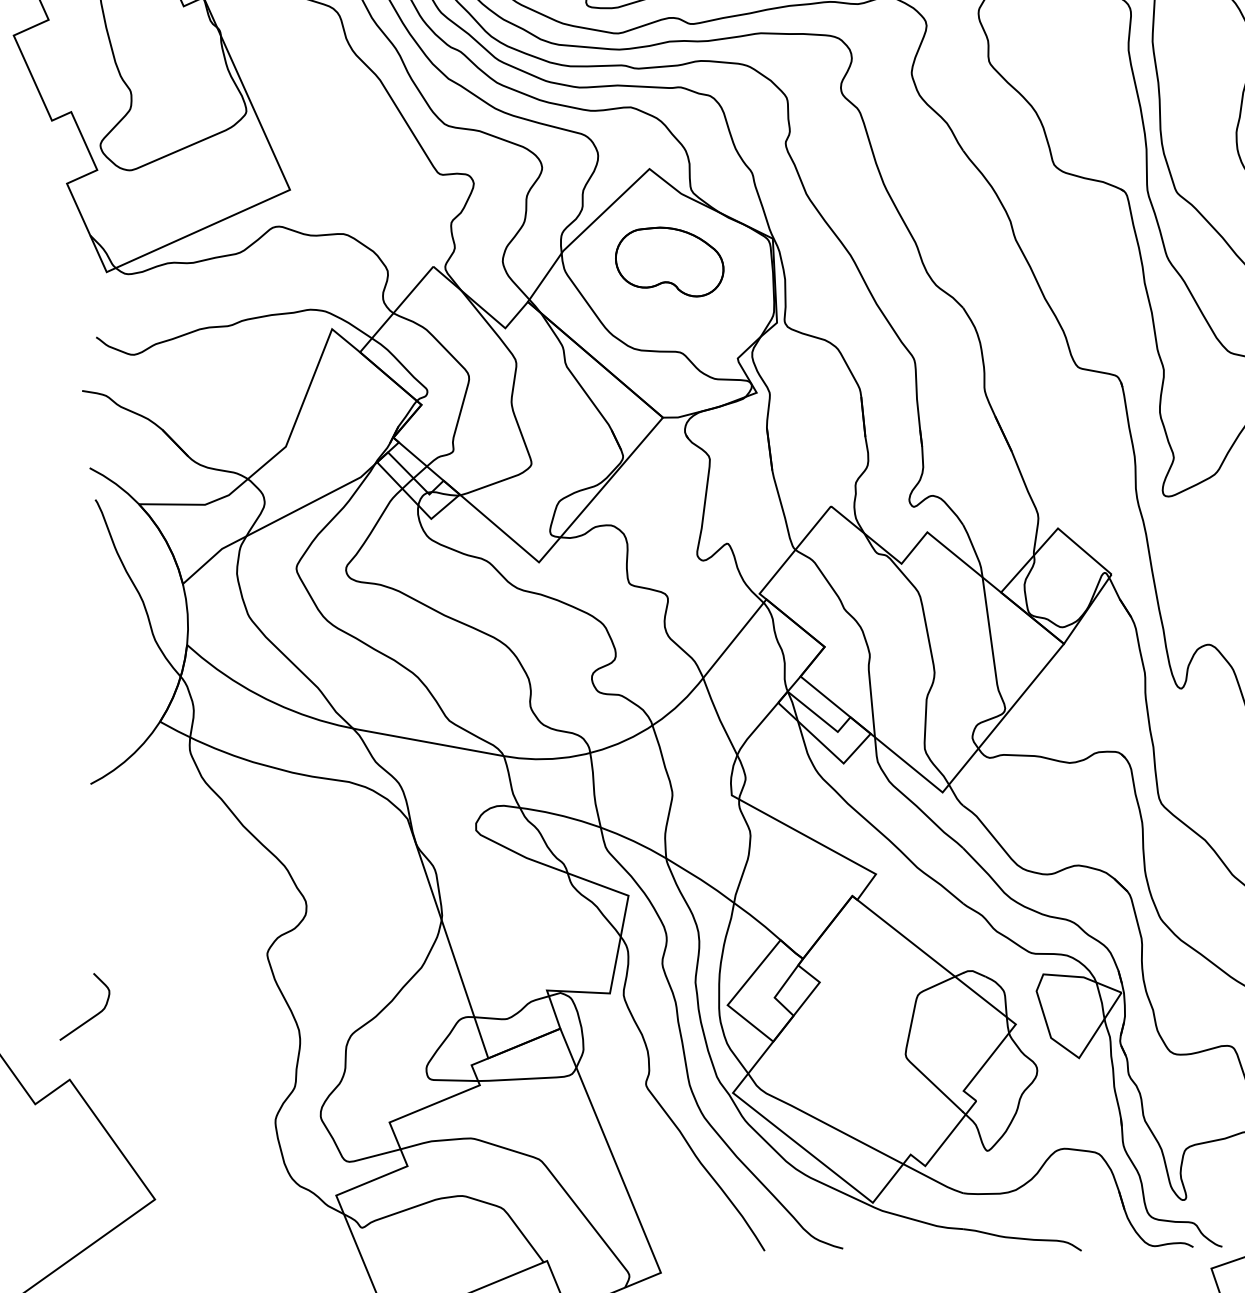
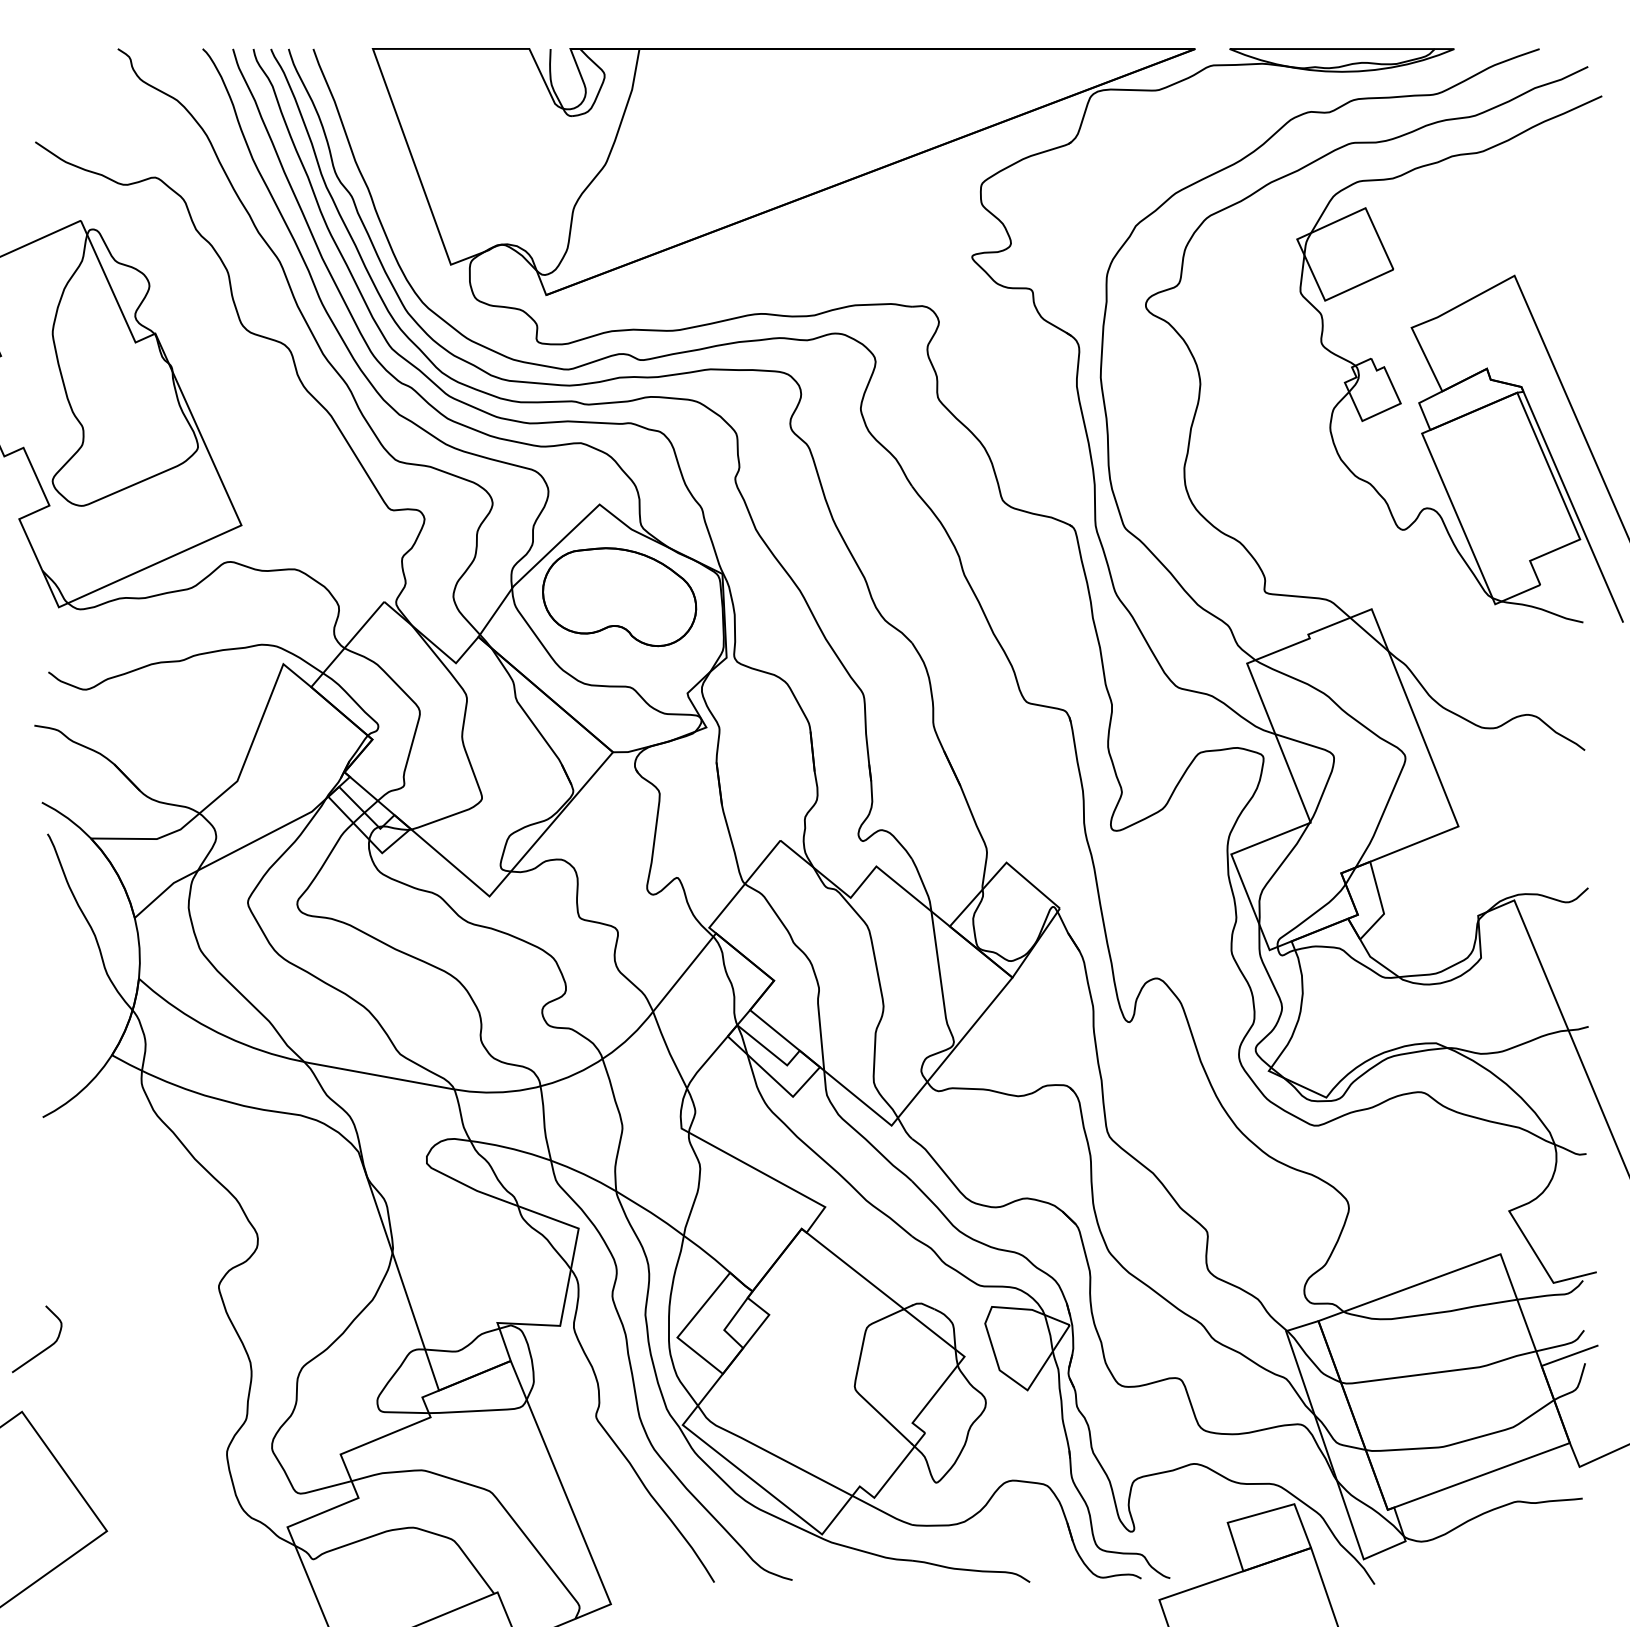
part: (669, 262) -> (619, 597), size x1.43

